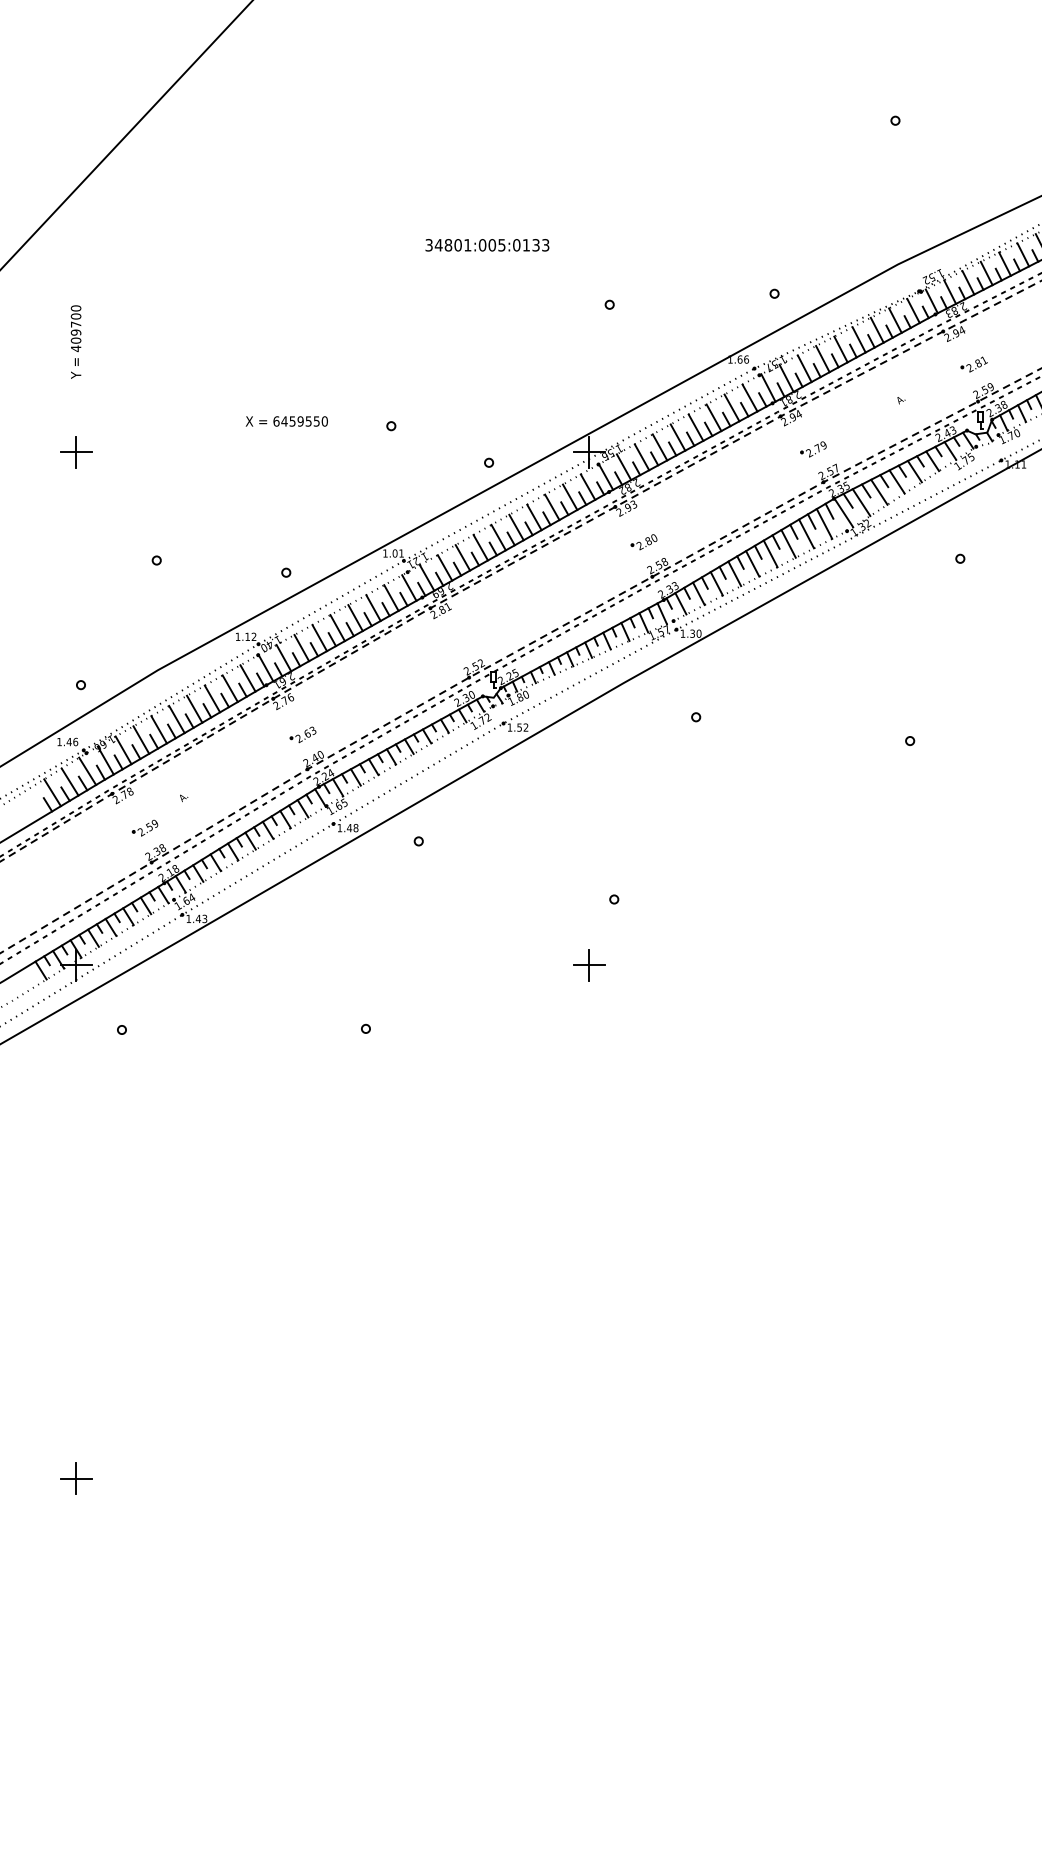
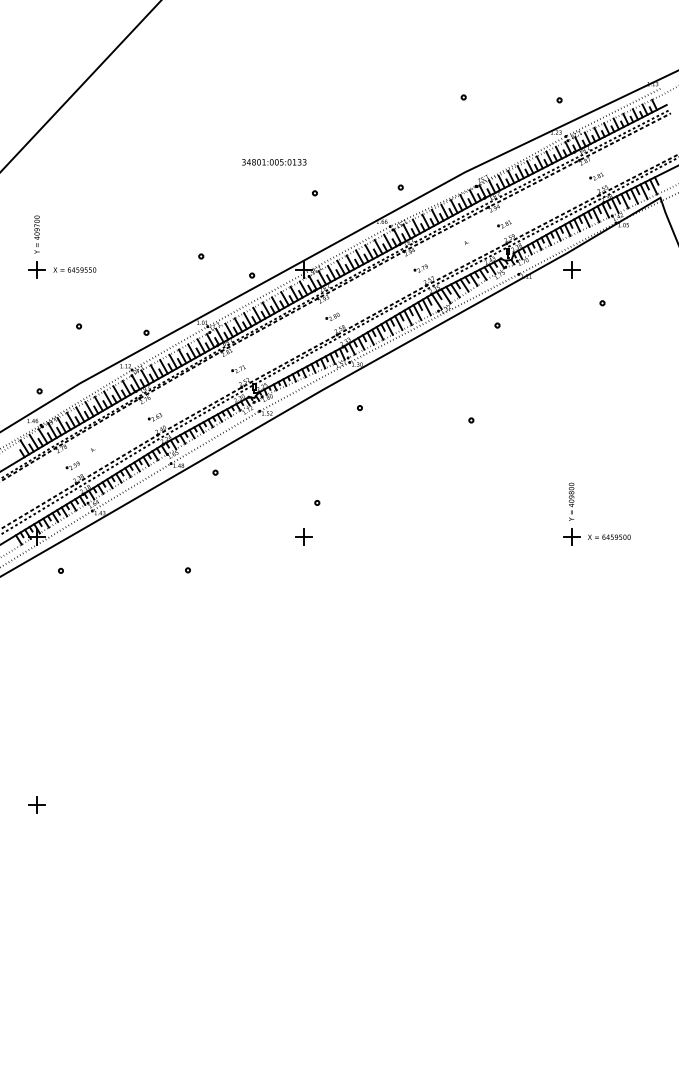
text: (487, 245) -> (274, 162), moved
text: (74, 341) -> (36, 234), moved
text: (286, 420) -> (74, 269), moved
part: (462, 643) -> (238, 369), added

